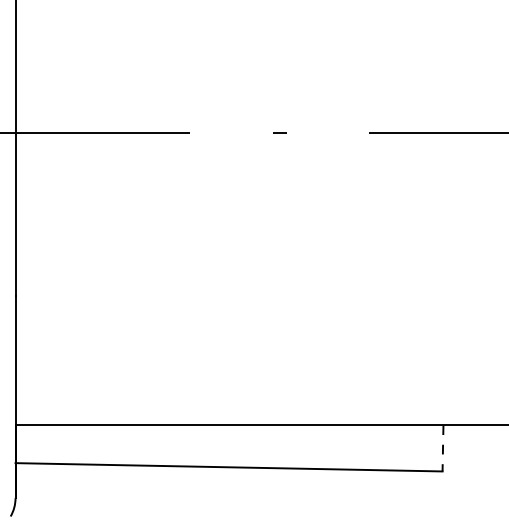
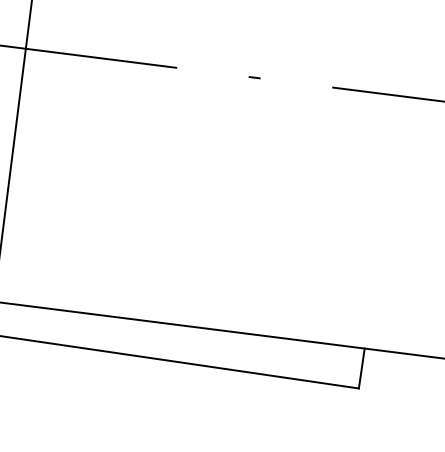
line: (442, 448) -> (361, 368), dashed -> solid

